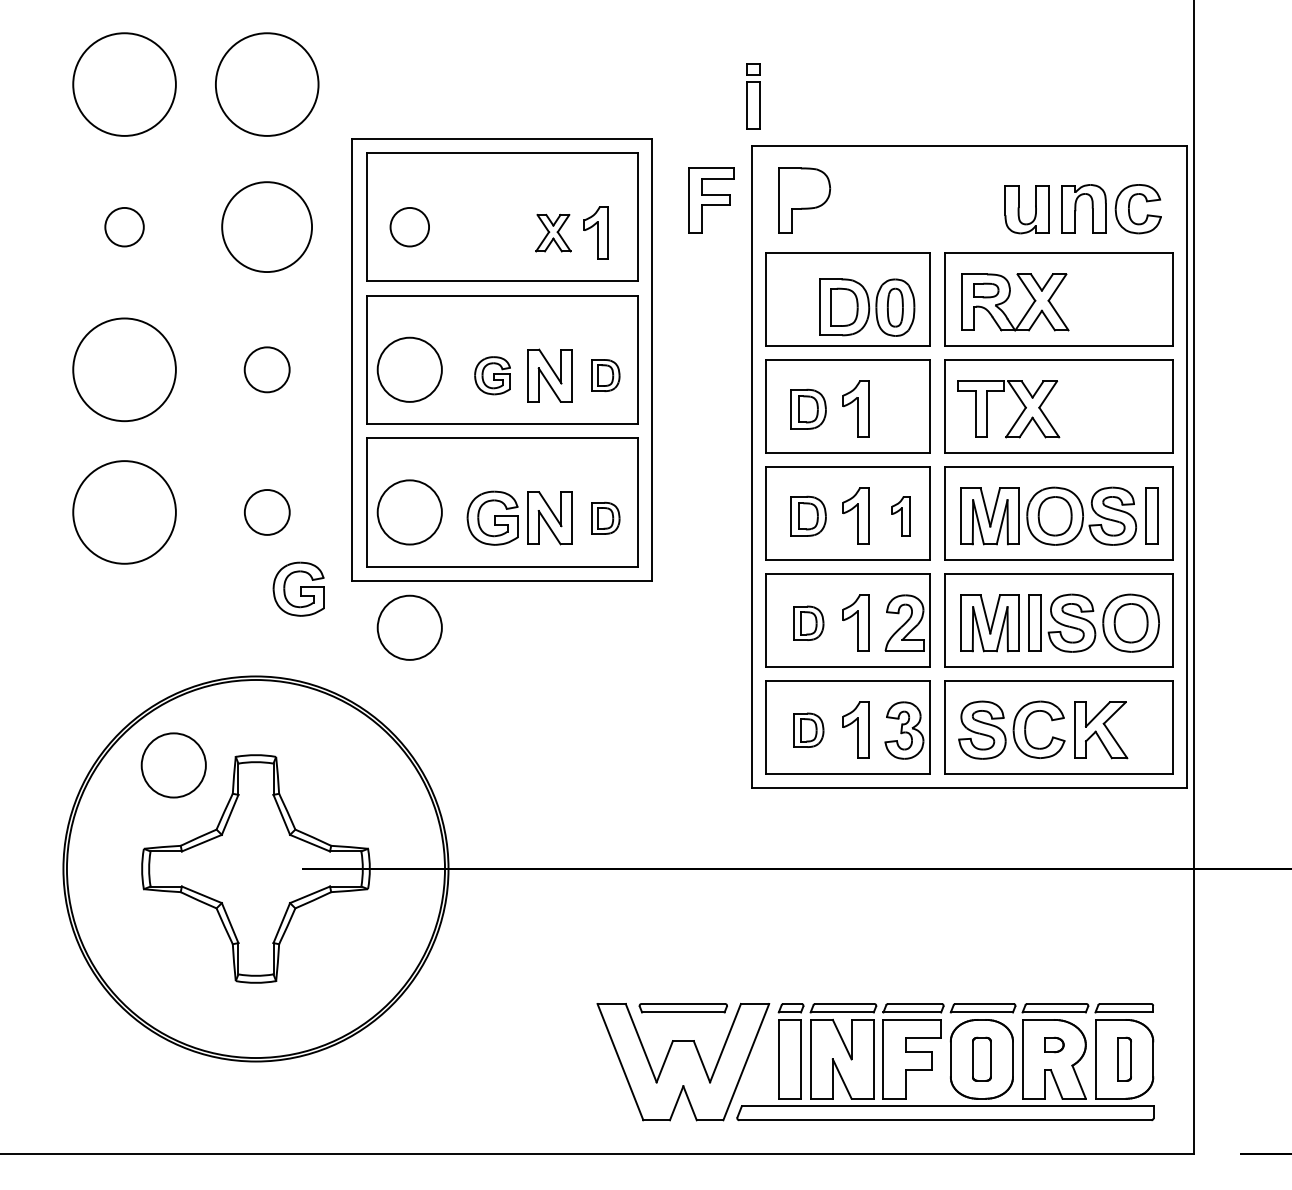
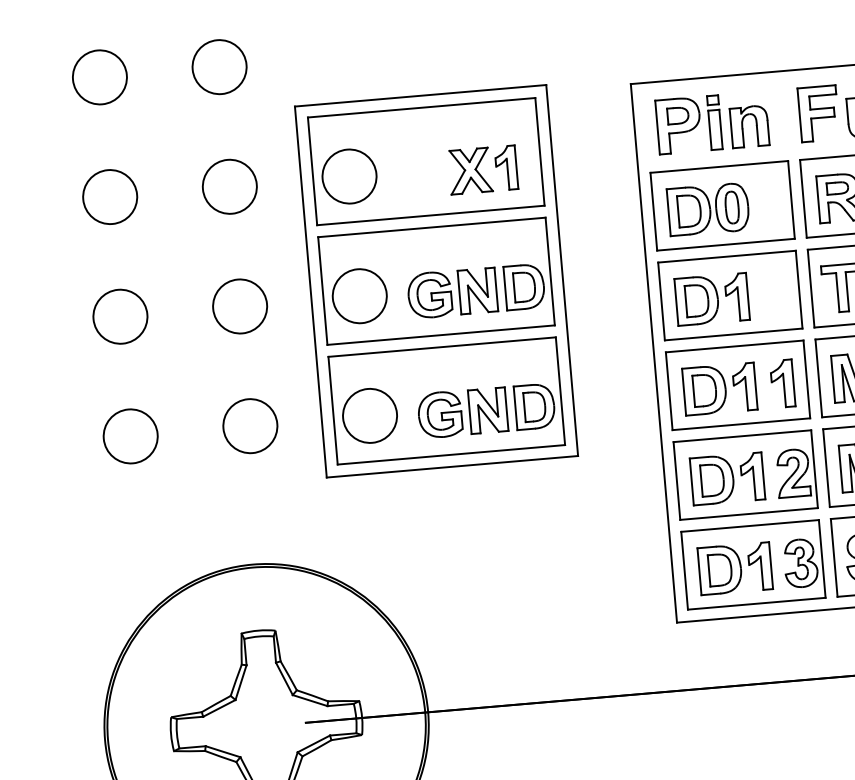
circle: (124, 84) -> (99, 77), size x0.62
circle: (267, 84) -> (219, 67), size x0.62
part: (753, 96) -> (714, 122), moved
part: (804, 188) -> (677, 115), added
part: (711, 200) -> (818, 113), moved
part: (880, 208) -> (743, 126), added
circle: (124, 227) -> (110, 197), size x1.67
circle: (267, 227) -> (230, 187), size x0.71
circle: (409, 227) -> (349, 176), size x1.67
part: (553, 233) -> (470, 171), size x1.43
part: (867, 307) -> (708, 209), moved
circle: (124, 369) -> (120, 316), size x0.62
circle: (267, 369) -> (240, 306), size x1.43
part: (492, 375) -> (429, 295), size x1.43
part: (605, 375) -> (524, 286), size x1.67
part: (808, 409) -> (697, 300), size x1.43
circle: (124, 512) -> (130, 436), size x0.62
circle: (267, 512) -> (250, 426), size x1.43
part: (900, 515) -> (782, 383), size x1.43
part: (808, 516) -> (704, 390), size x1.43
part: (605, 518) -> (534, 406), size x1.67
part: (298, 588) -> (282, 487), removed
part: (808, 623) -> (712, 480), size x1.67
circle: (409, 627) -> (378, 512), removed
part: (808, 730) -> (720, 570), size x1.67
circle: (173, 765) -> (189, 645), removed

